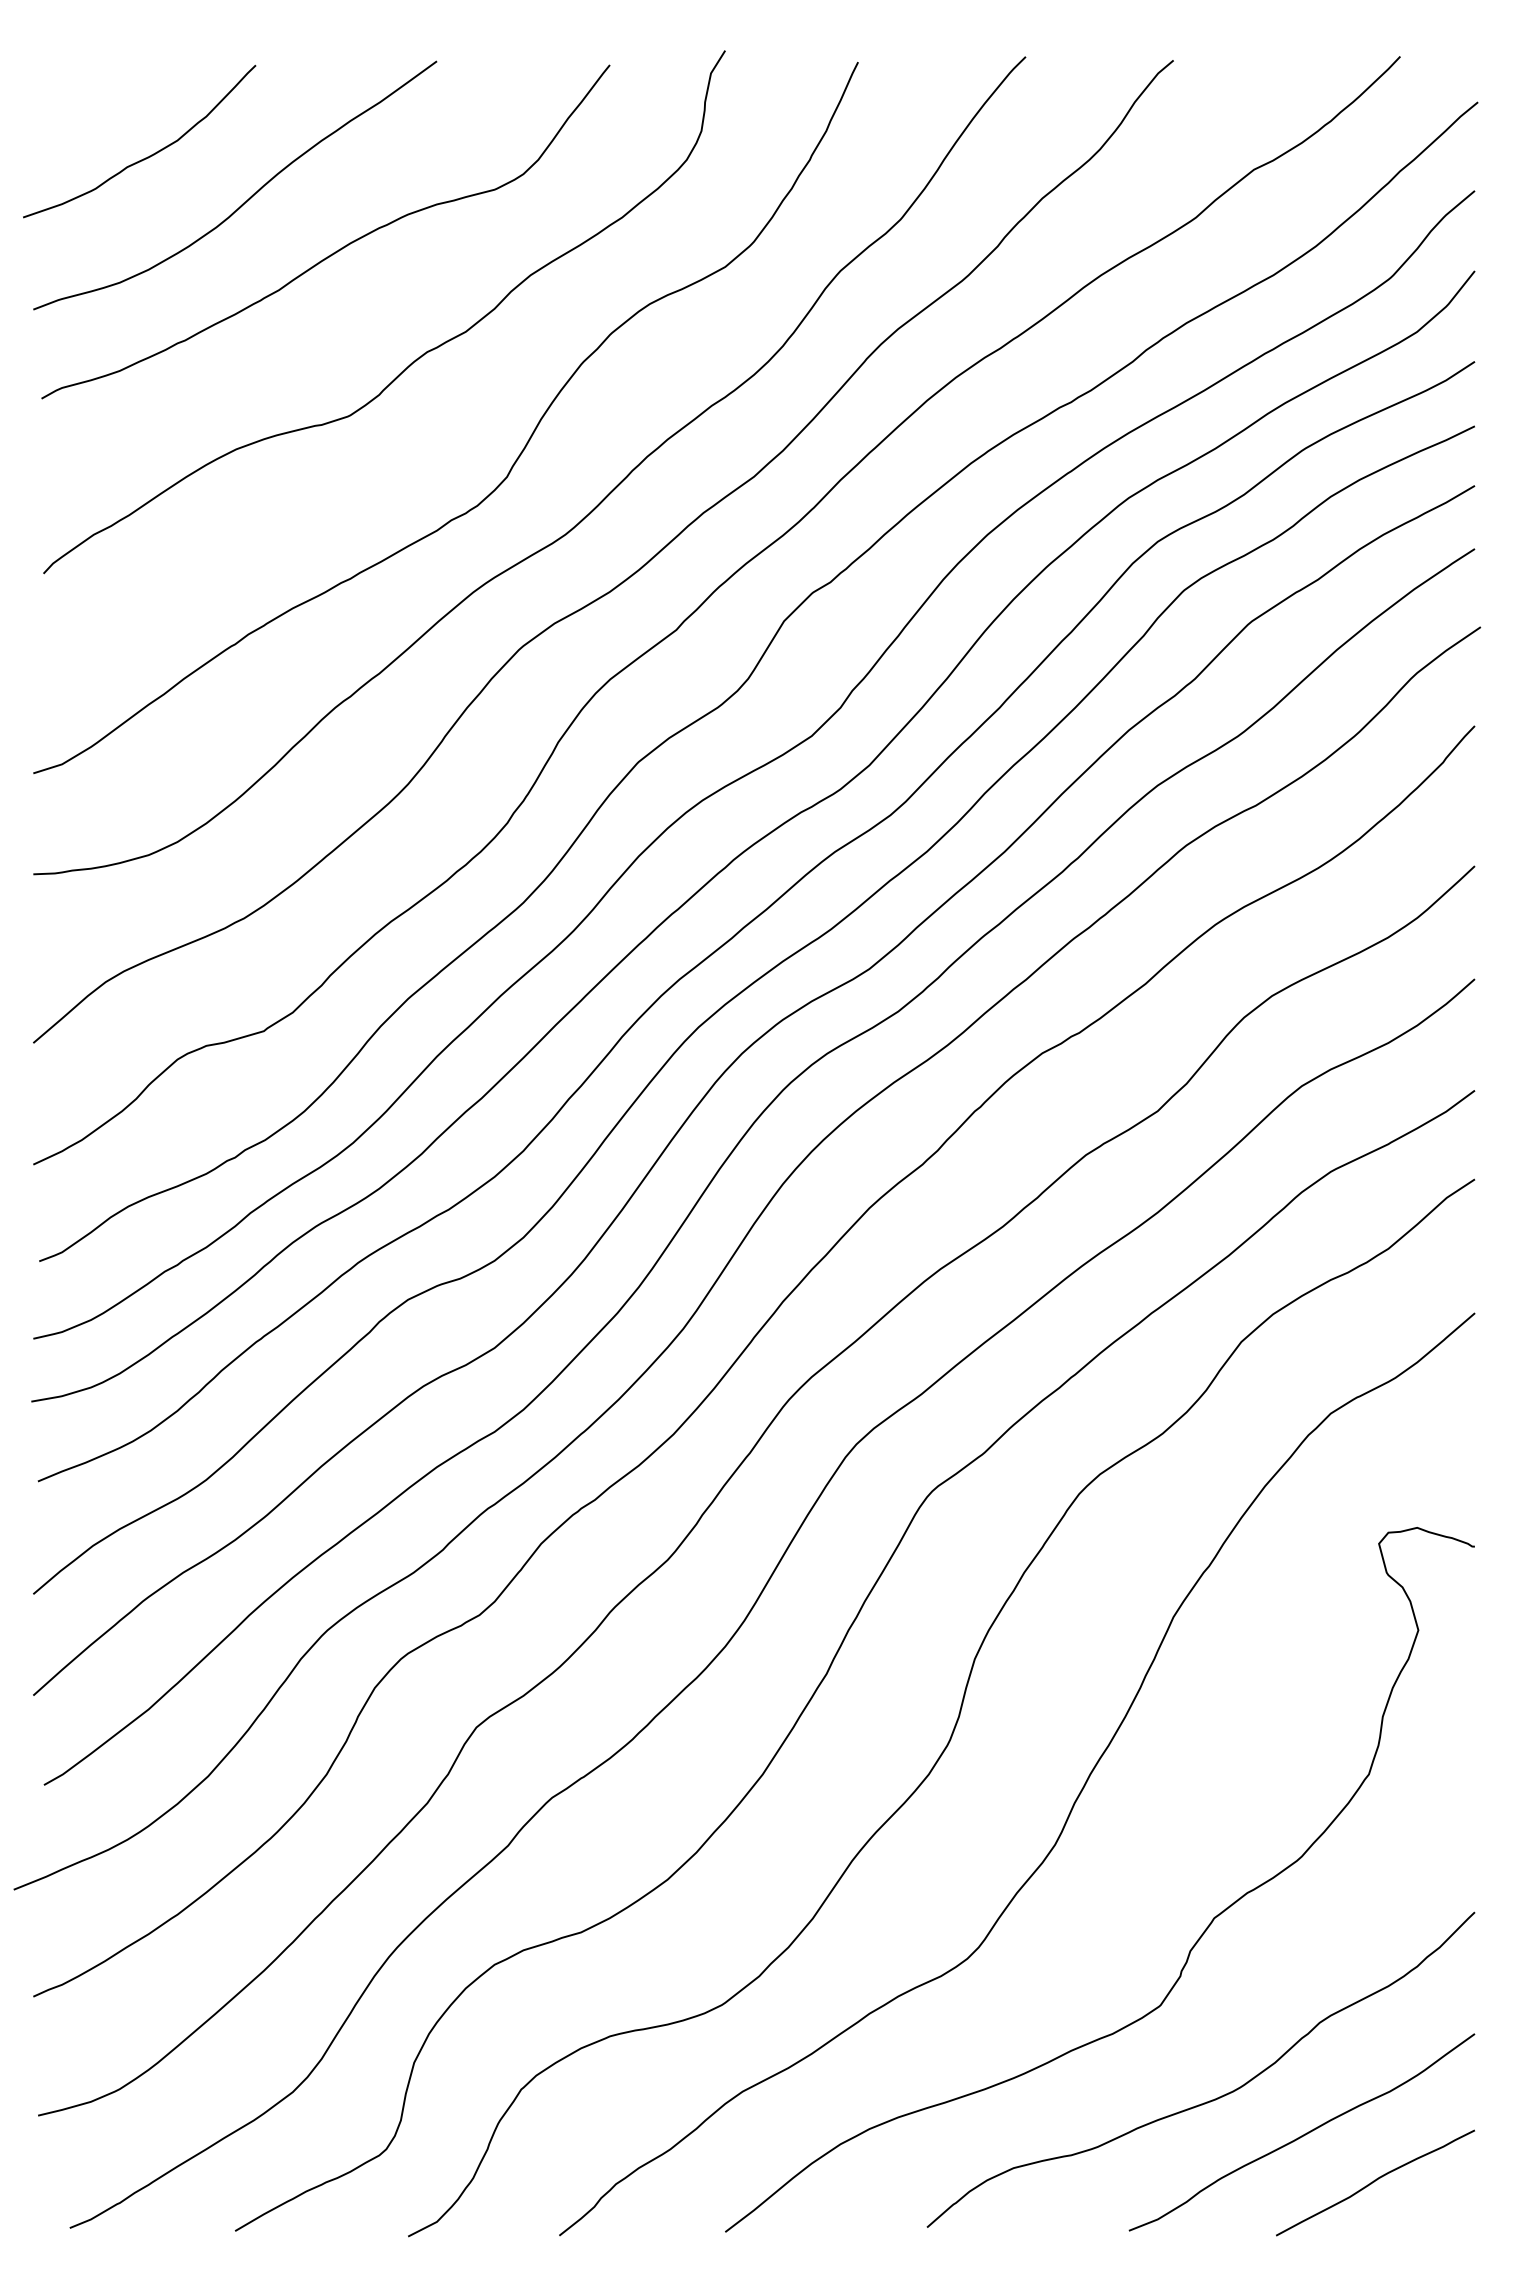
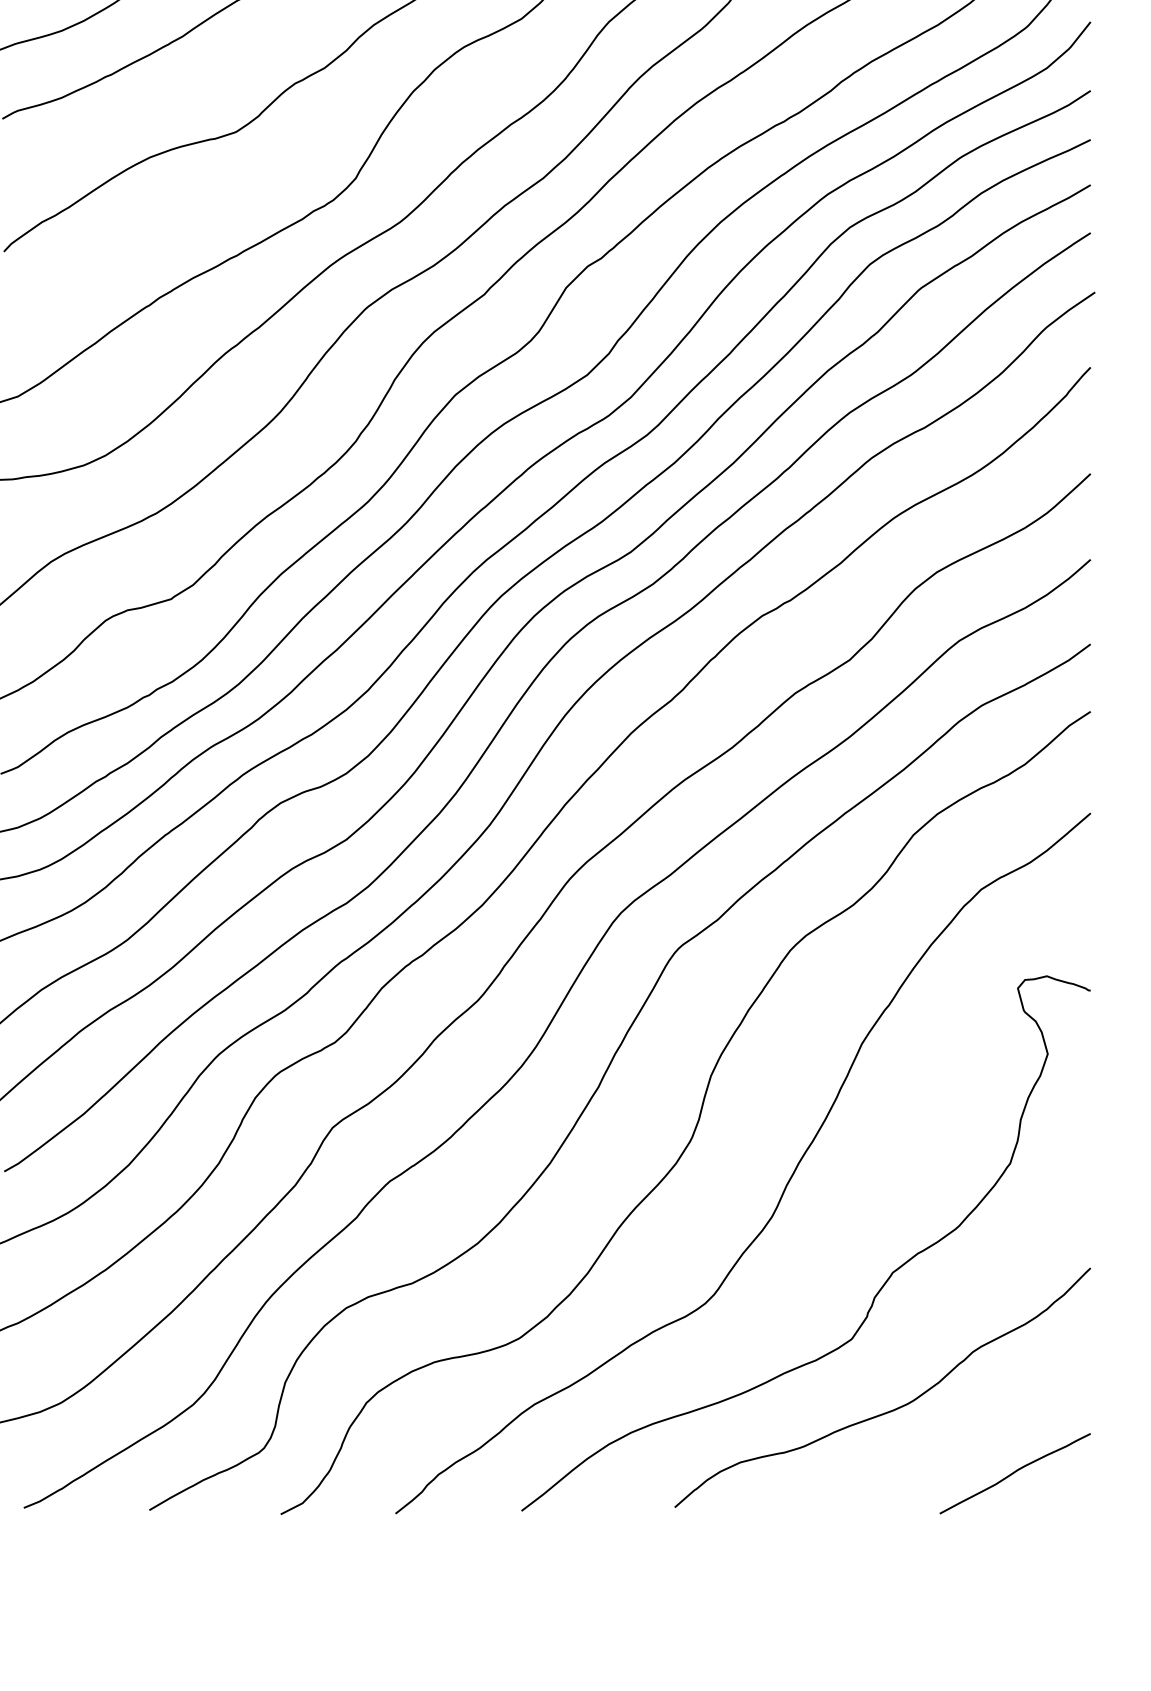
curve: (1303, 2134) -> (960, 1436), removed

